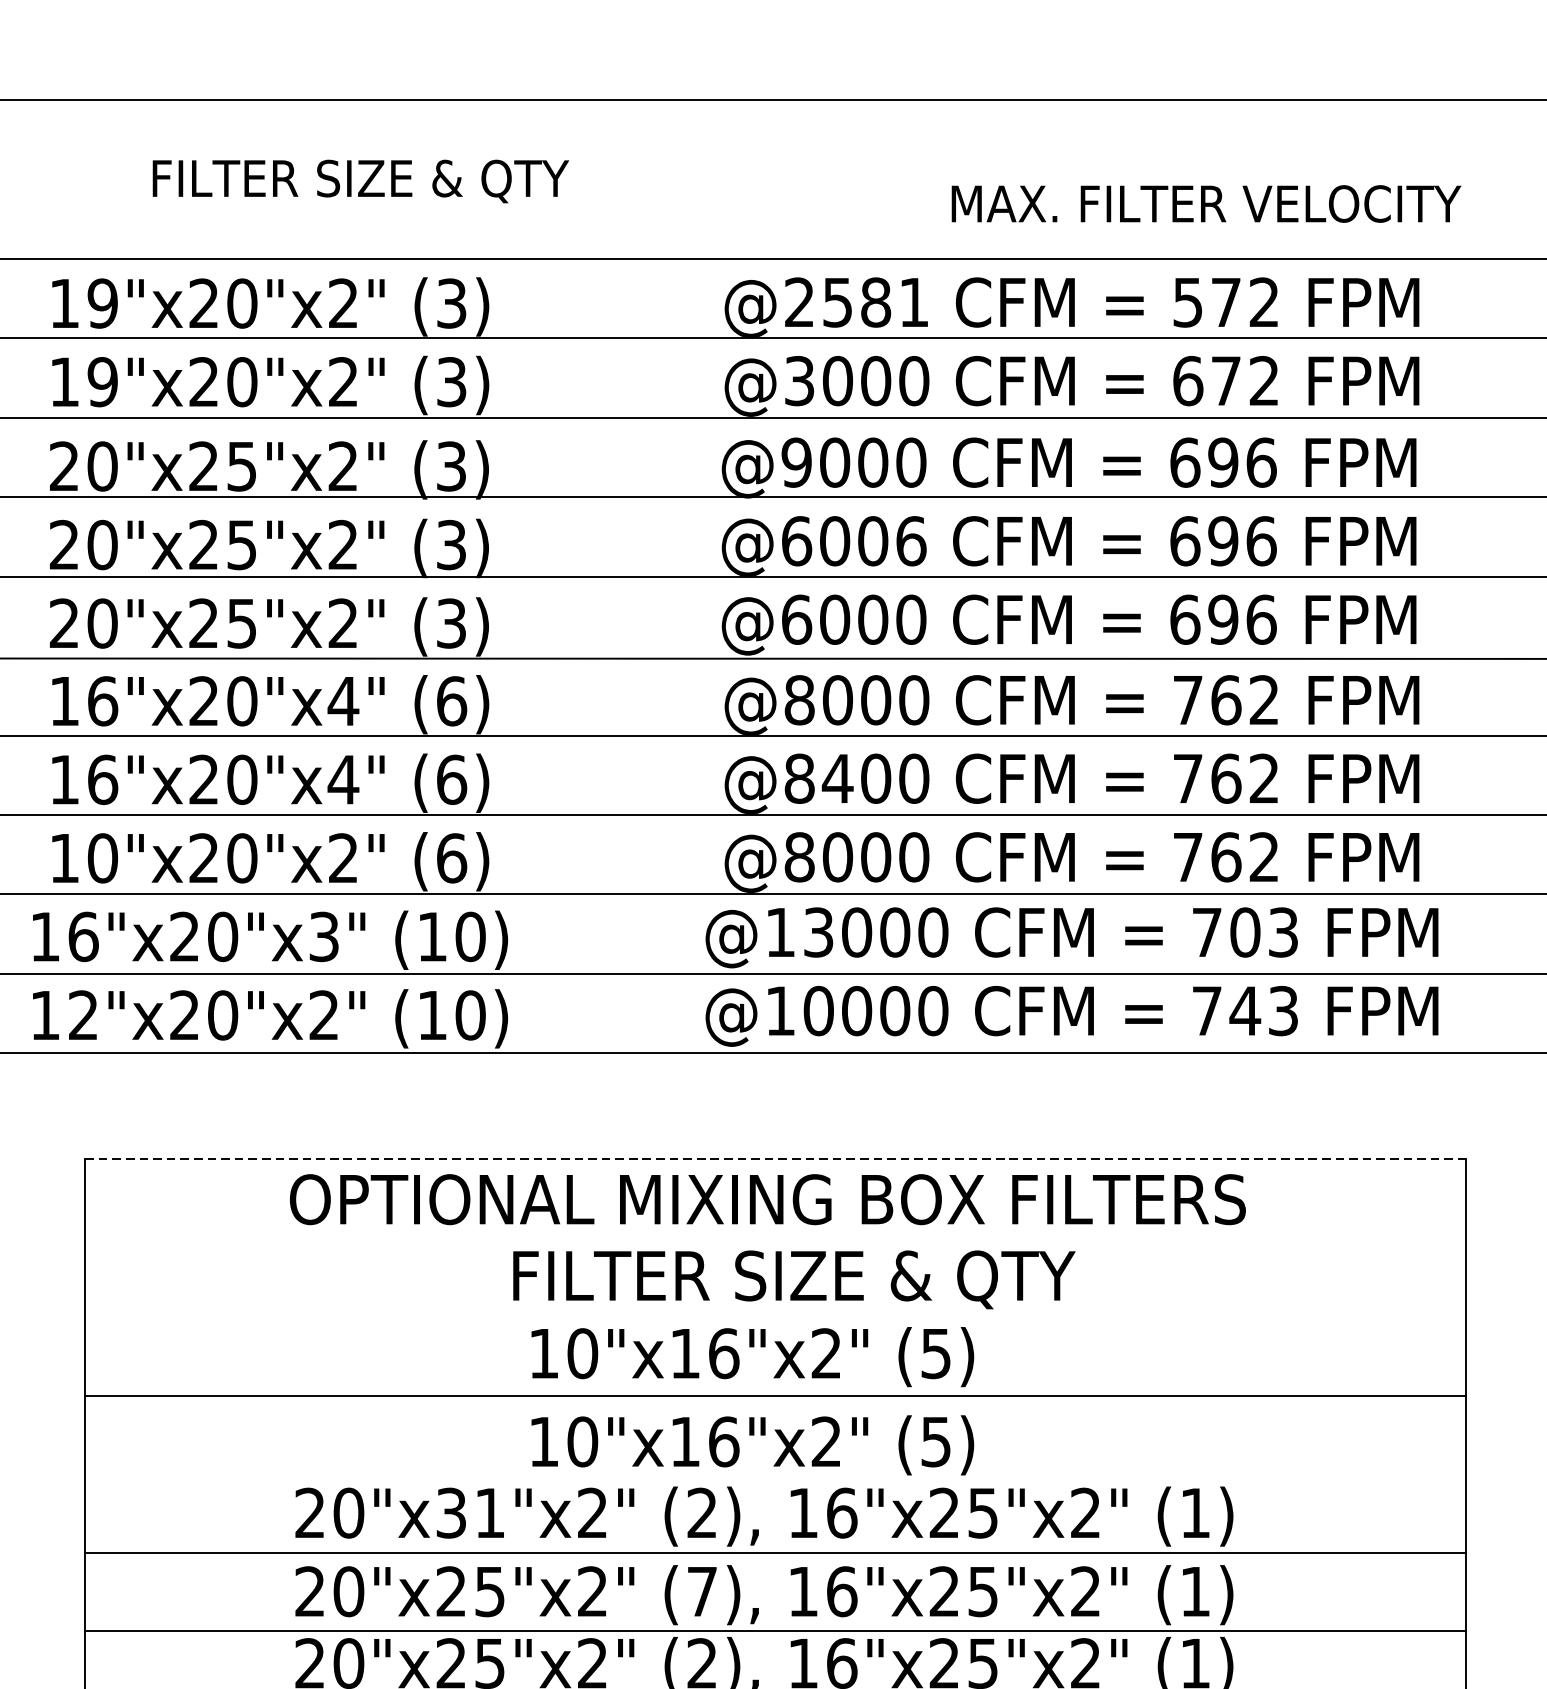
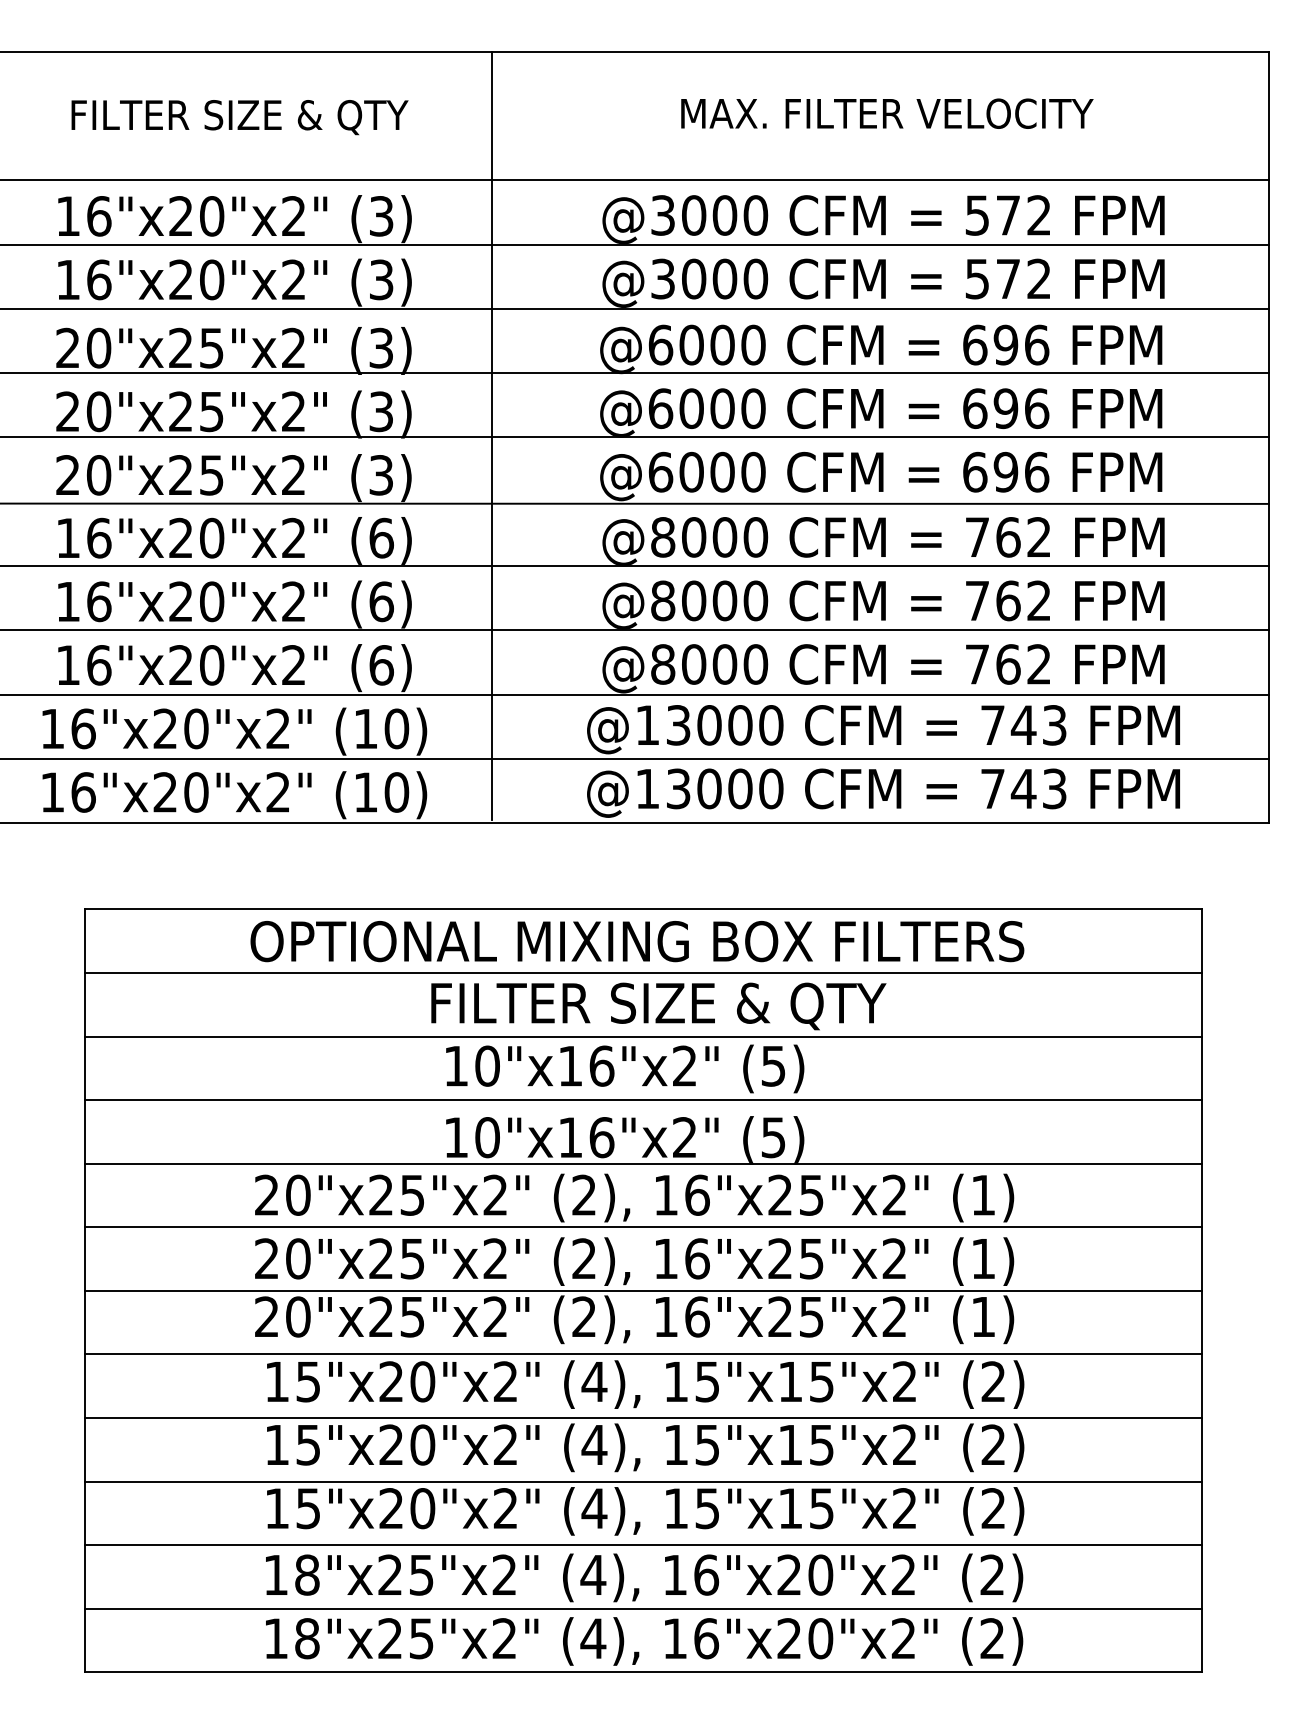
text: (360, 181) -> (239, 117), moved
text: (1206, 203) -> (887, 113), moved
text: (856, 302) -> (709, 215), @2581 -> @3000
text: (103, 303) -> (99, 216), 19"x20"x2" -> 16"x20"x2"
text: (1188, 380) -> (977, 278), 672 -> 572
text: (103, 381) -> (99, 279), 19"x20"x2" -> 16"x20"x2"
text: (796, 461) -> (660, 344), @9000 -> @6000
text: (911, 541) -> (753, 408), @6006 -> @6000
line: (587, 574) -> (491, 435), added
text: (342, 700) -> (293, 537), 16"x20"x4" -> 16"x20"x2"
text: (837, 778) -> (693, 600), @8400 -> @8000
text: (342, 779) -> (293, 601), 16"x20"x4" -> 16"x20"x2"
text: (103, 858) -> (99, 665), 10"x20"x2" -> 16"x20"x2"
text: (1244, 932) -> (1023, 725), 703 -> 743
text: (323, 936) -> (277, 728), 16"x20"x3" -> 16"x20"x2"
text: (818, 1010) -> (678, 788), @10000 -> @13000
text: (83, 1015) -> (83, 792), 12"x20"x2" -> 16"x20"x2"
line: (775, 1158) -> (643, 908), dashed -> solid
line: (775, 1237) -> (643, 972), added
line: (775, 1316) -> (643, 1036), added
line: (775, 1473) -> (643, 1163), added
text: (470, 1512) -> (396, 1194), 20"x31"x2" -> 20"x25"x2"
text: (701, 1591) -> (583, 1258), (7), -> (2),

